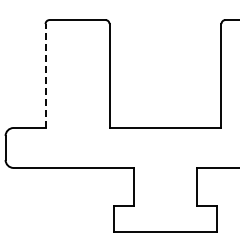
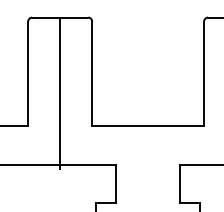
line: (45, 76) -> (28, 74), dashed -> solid
line: (77, 103) -> (60, 101), added

